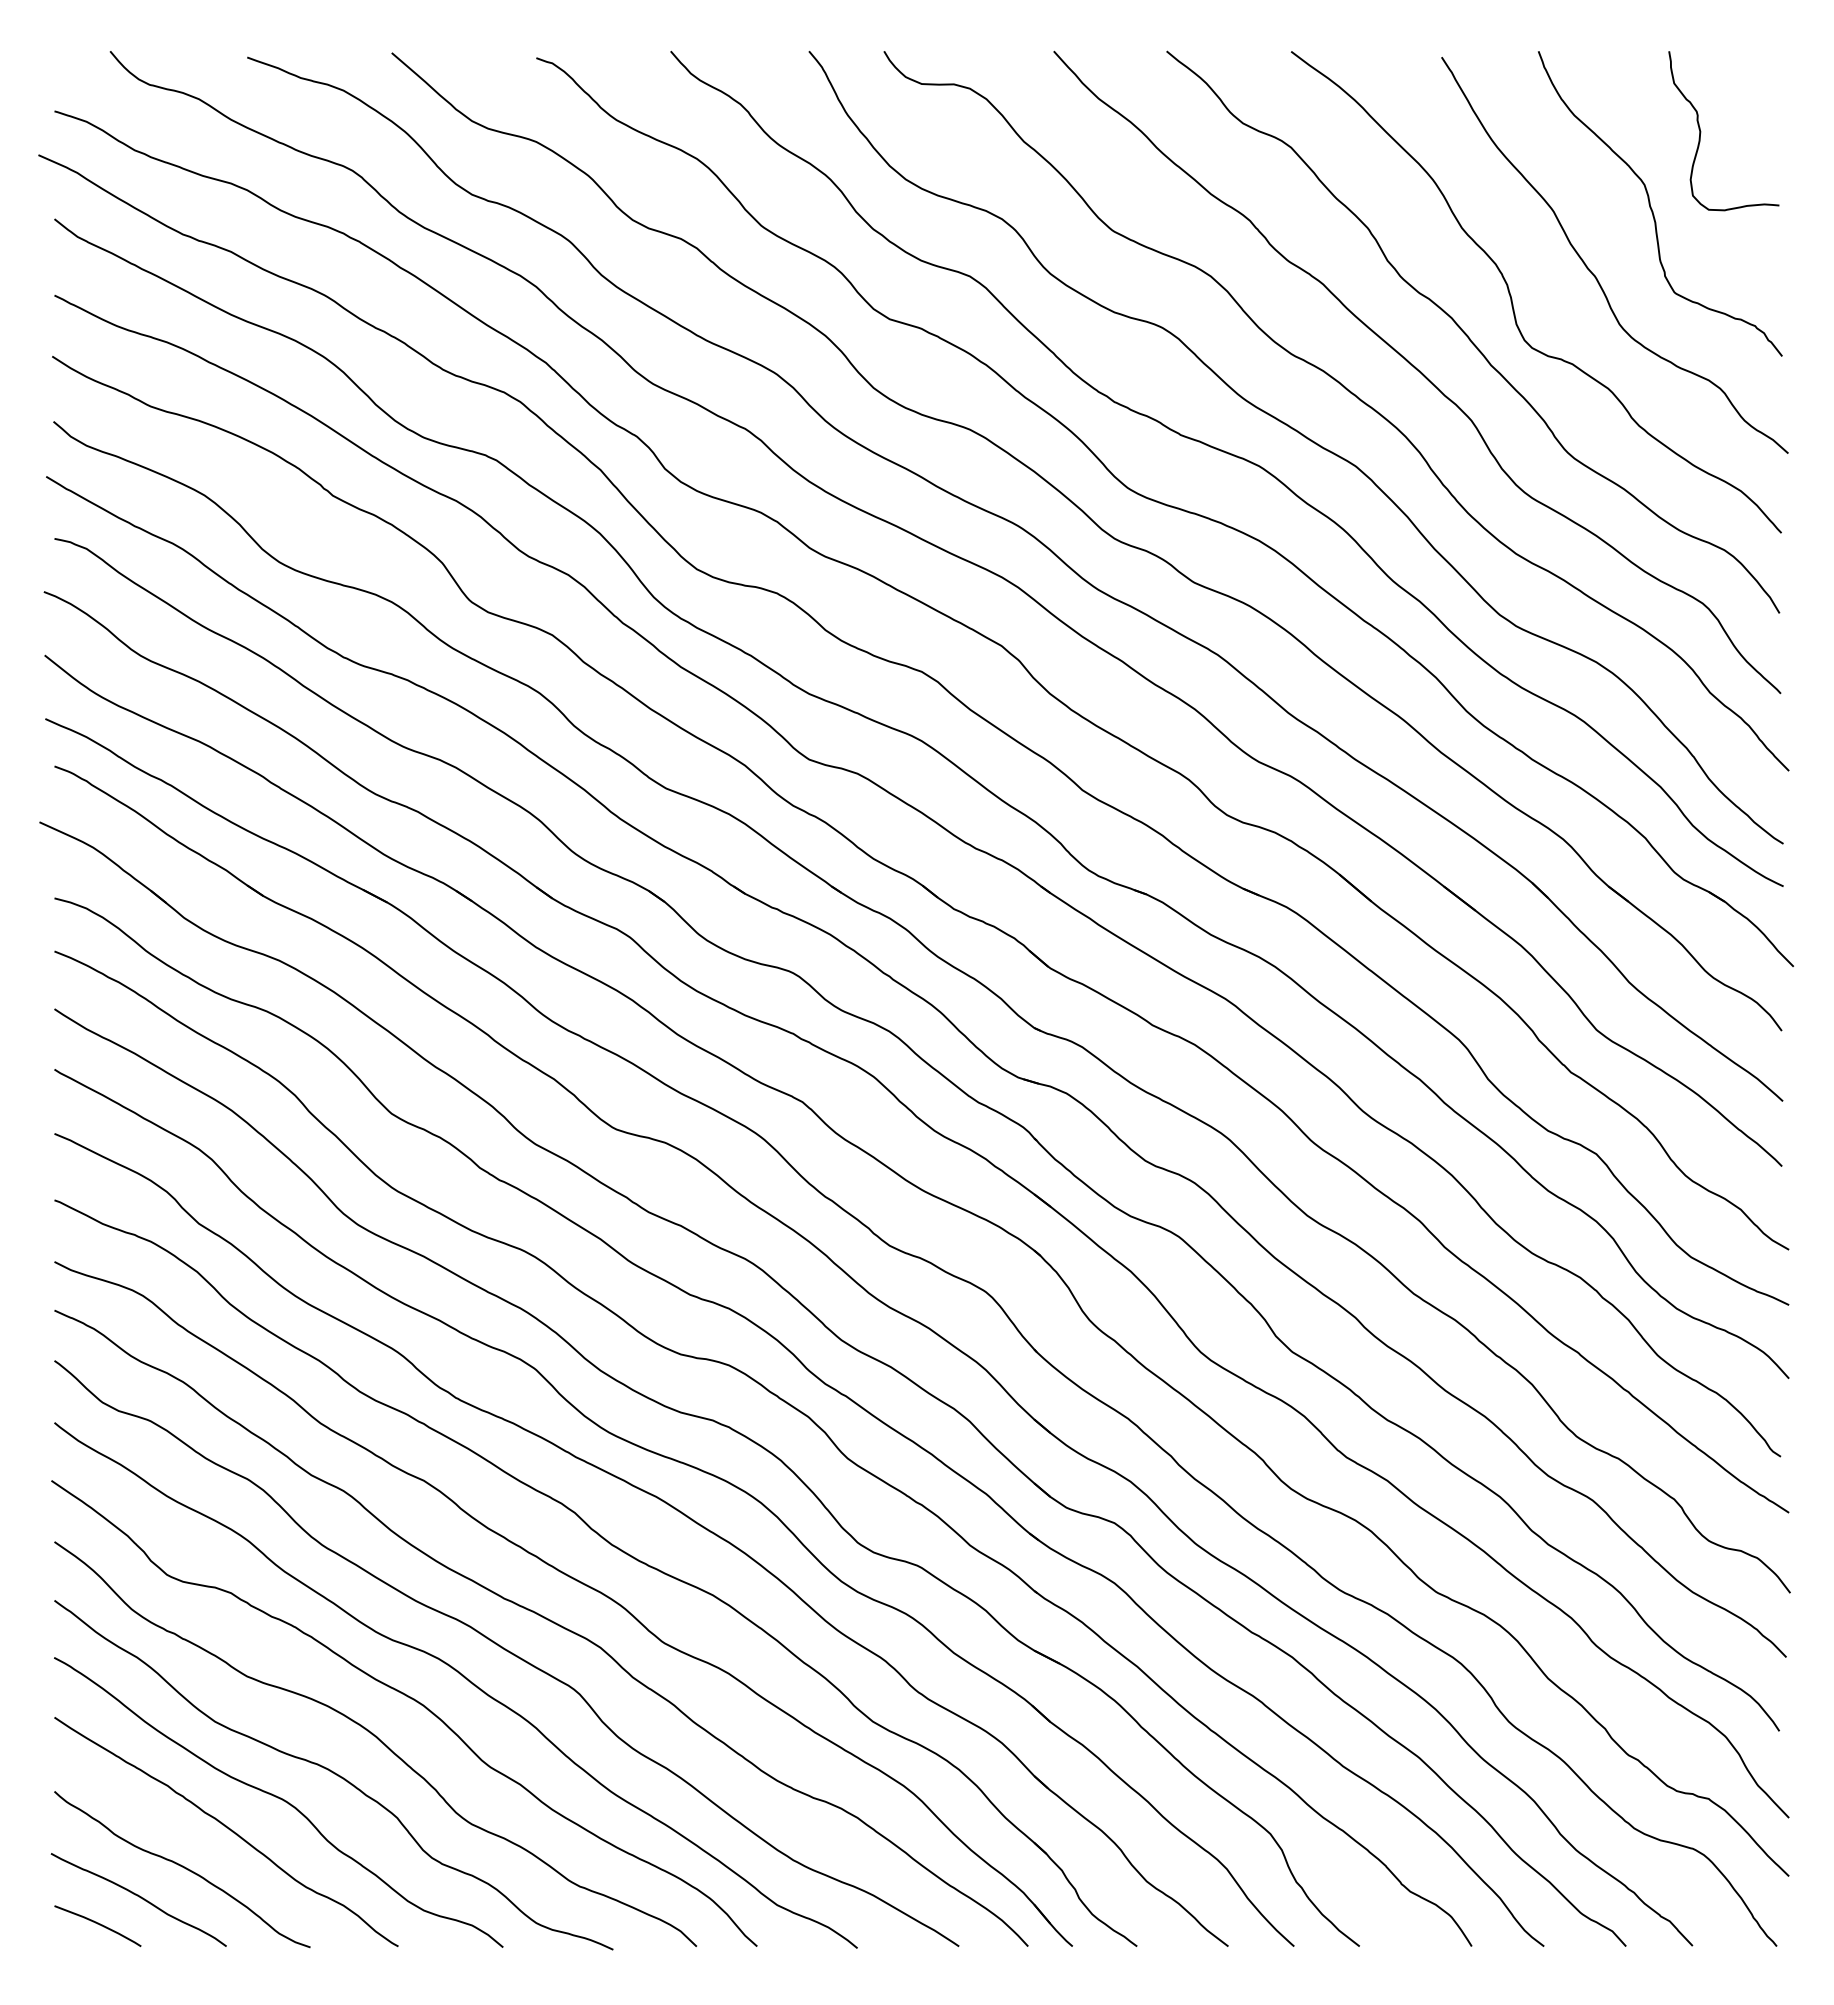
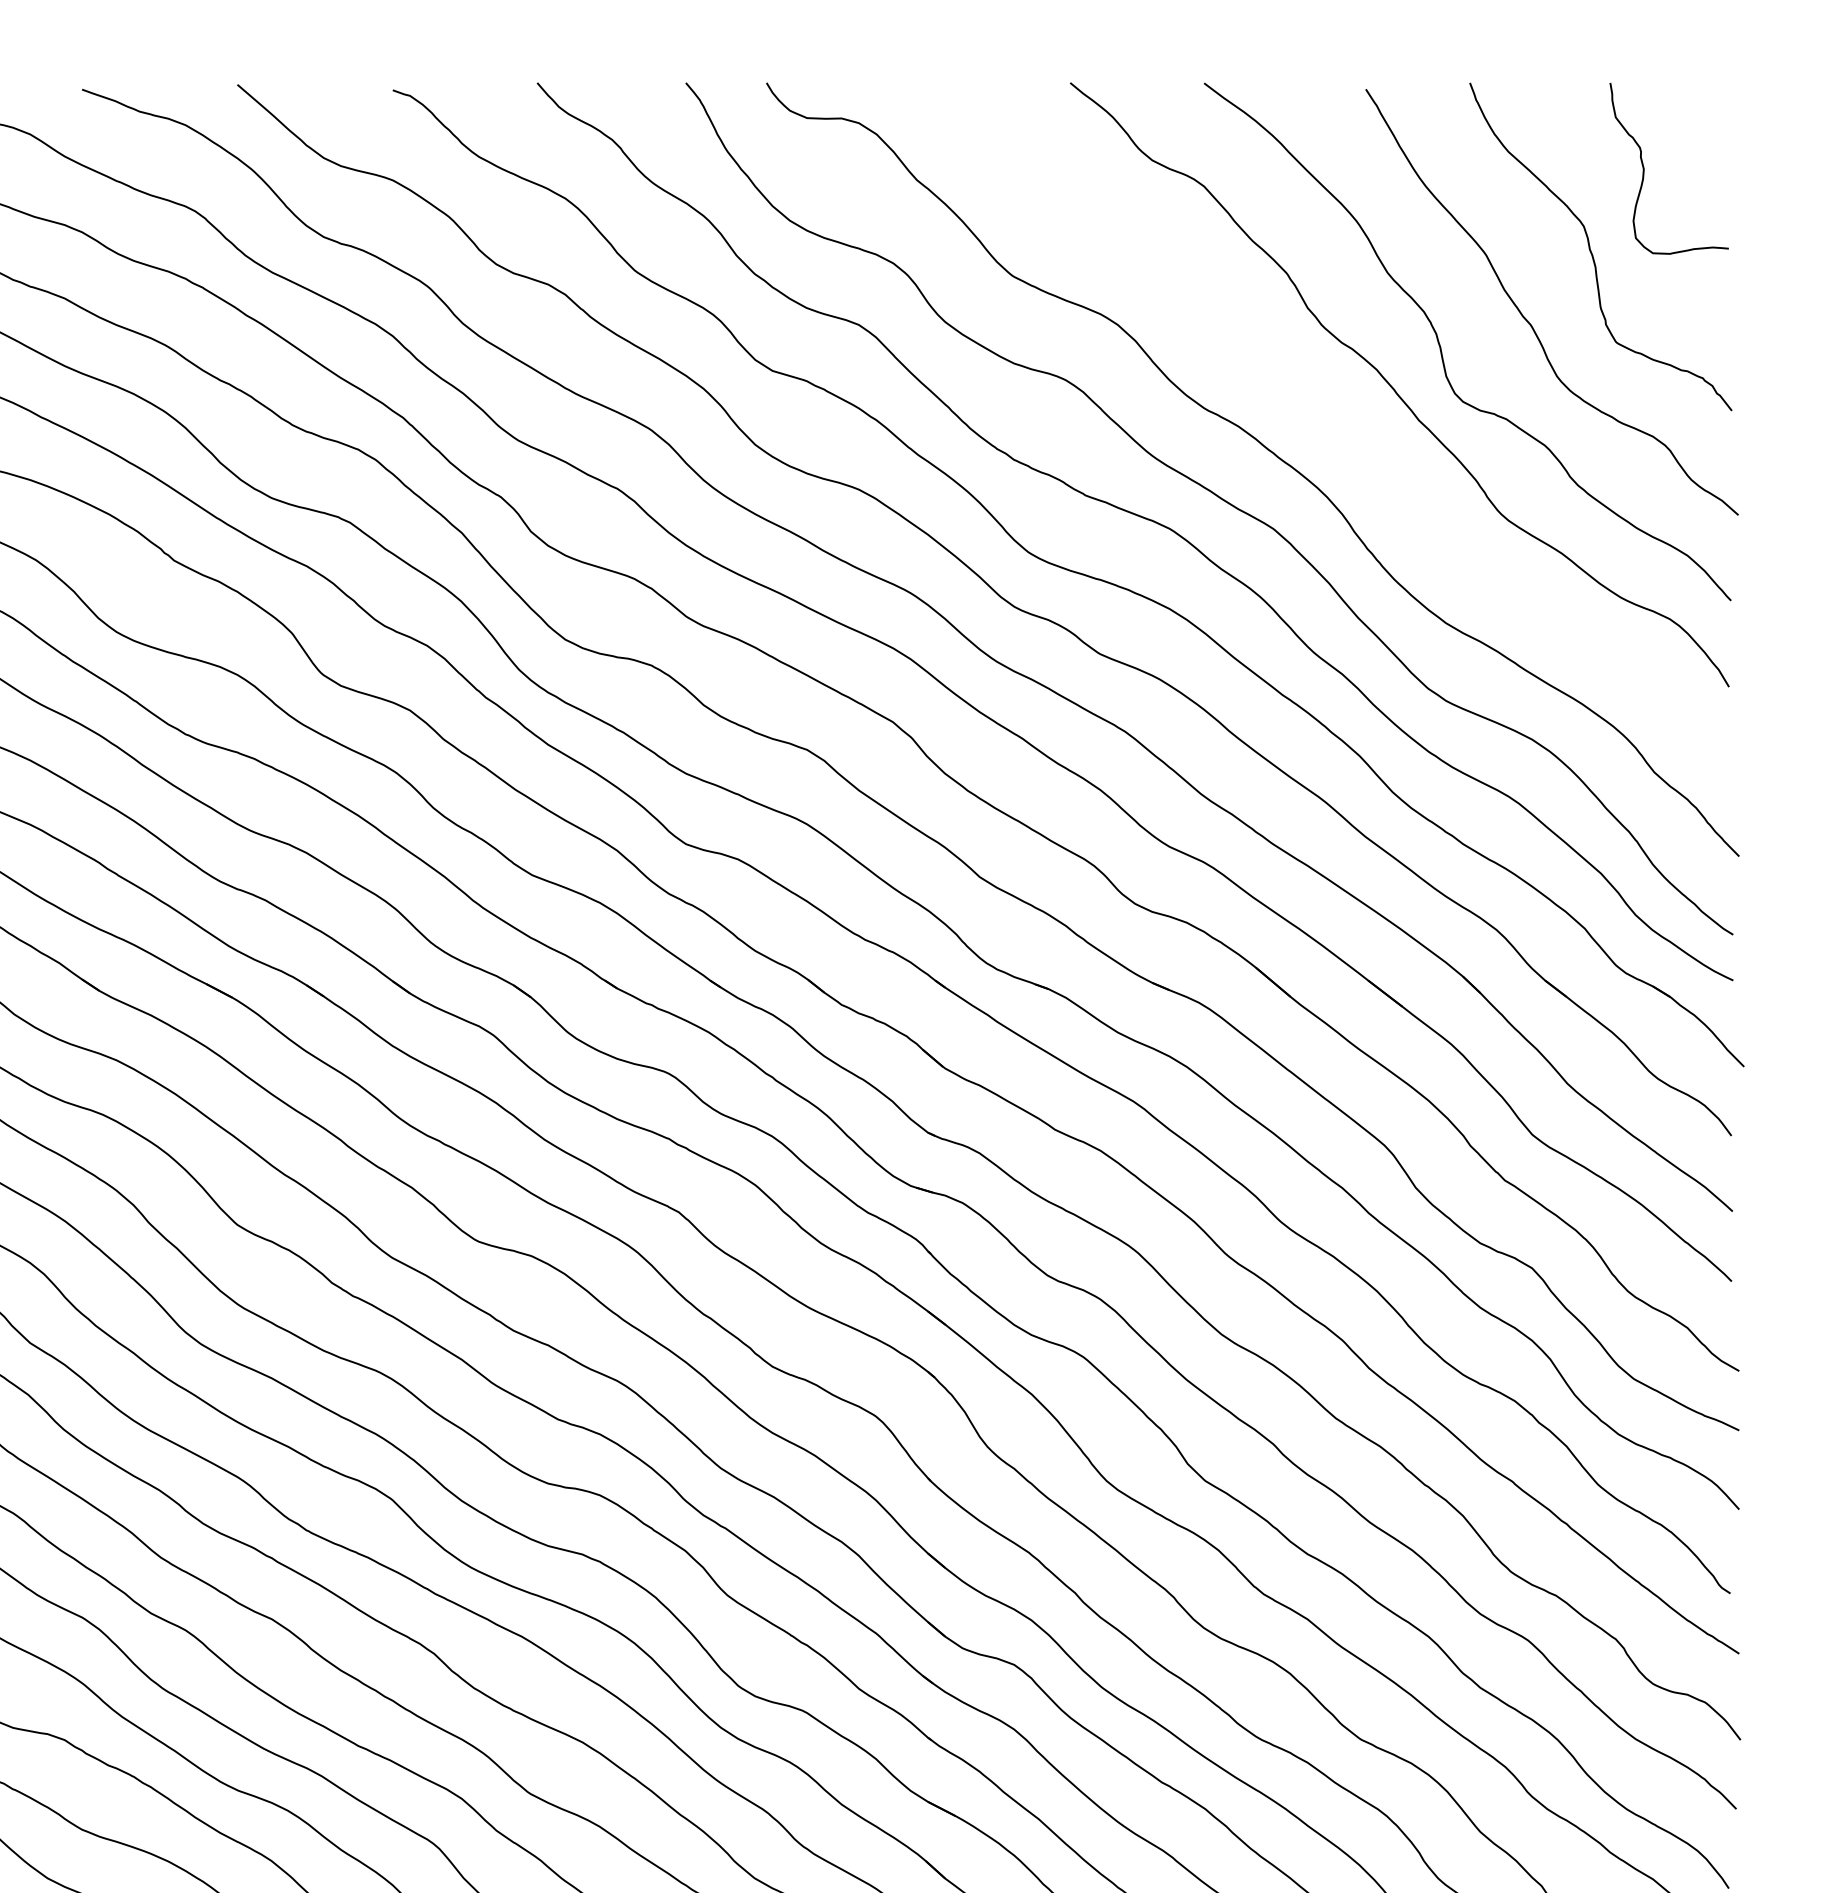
curve: (1418, 371) -> (1340, 427), removed

